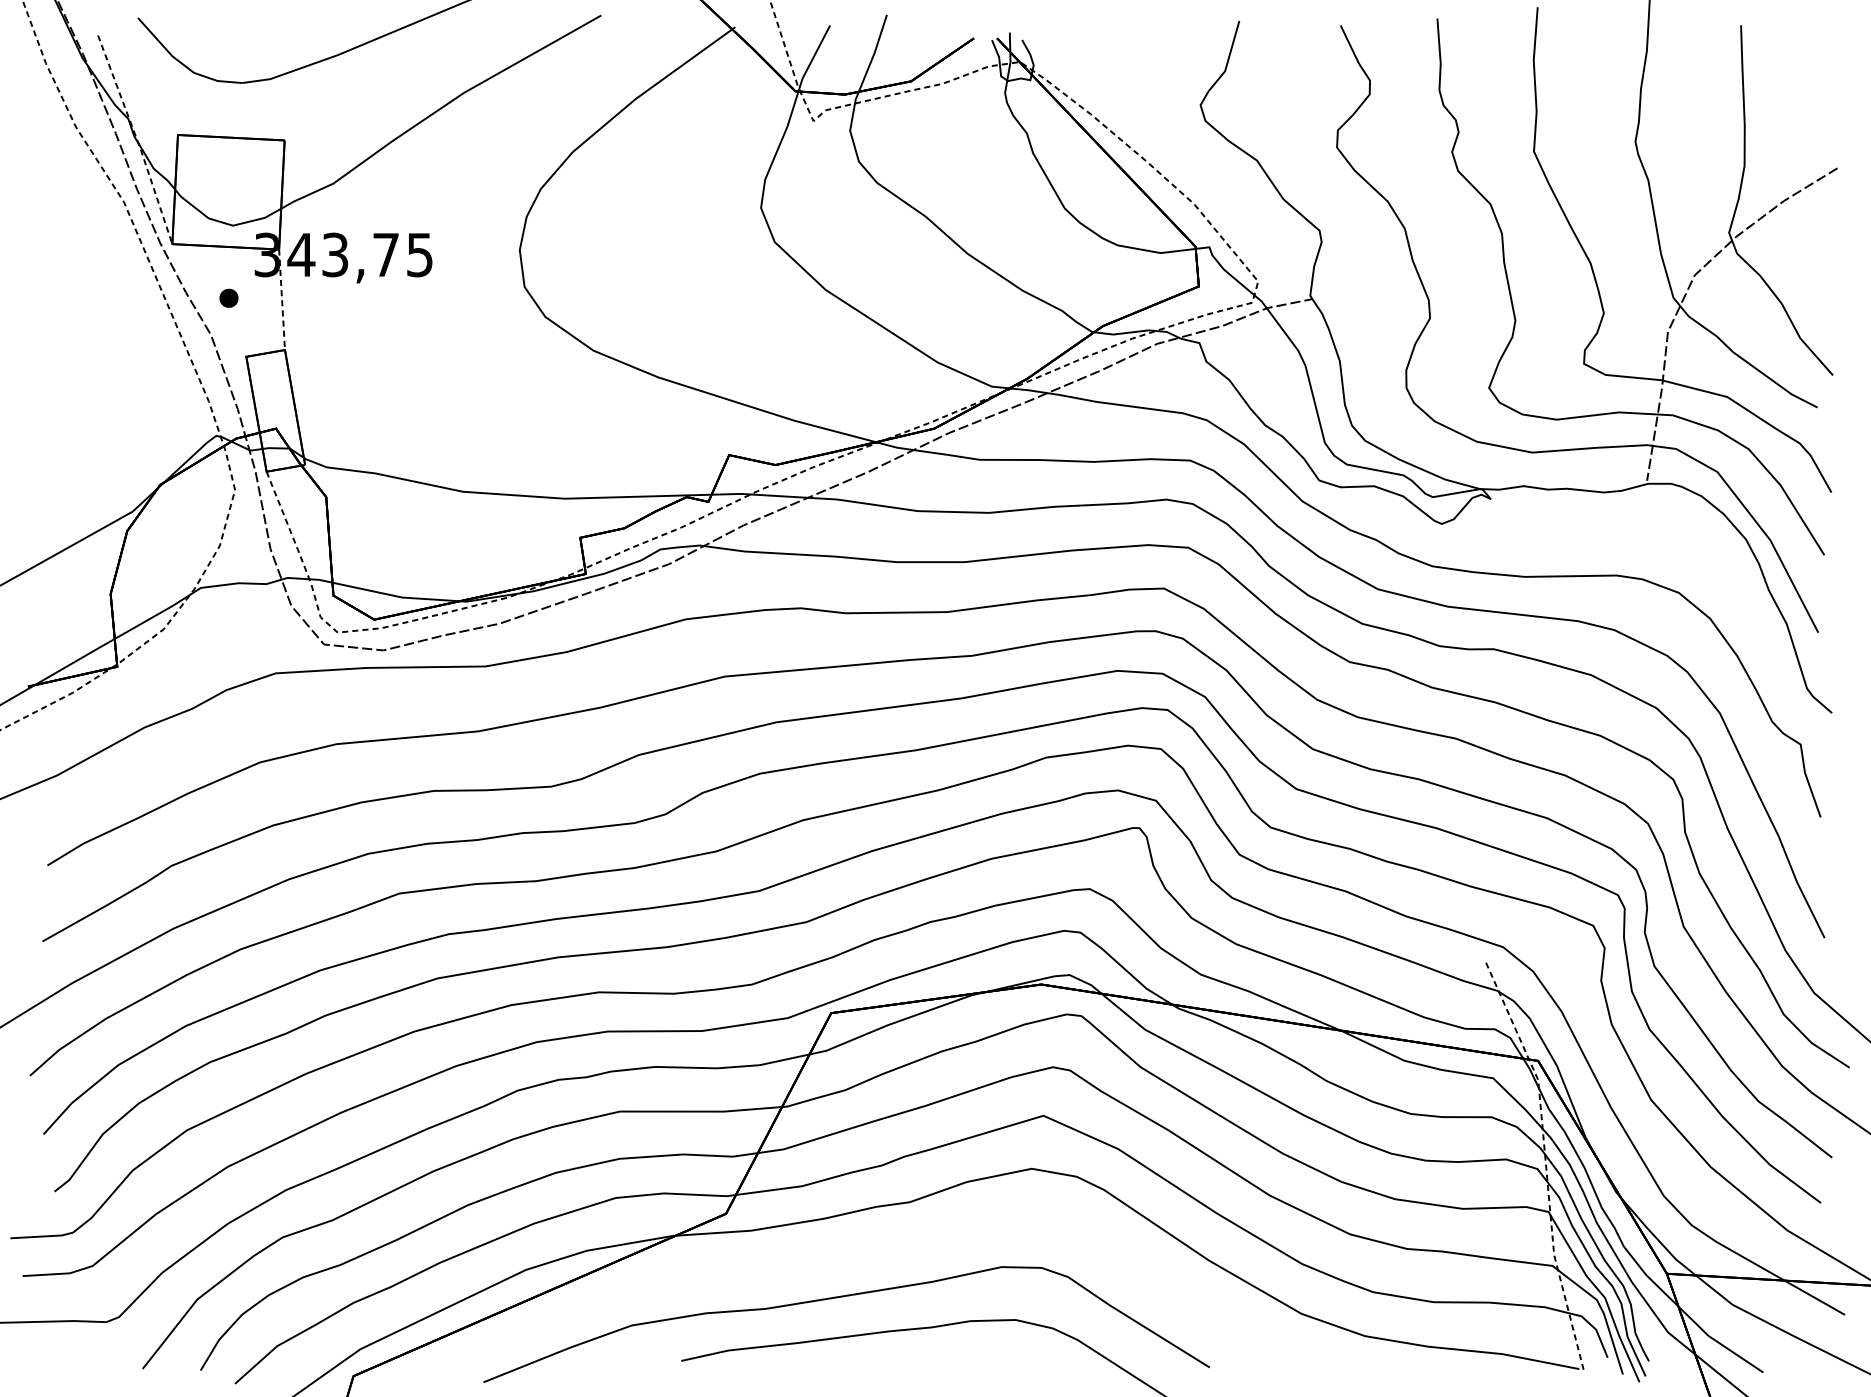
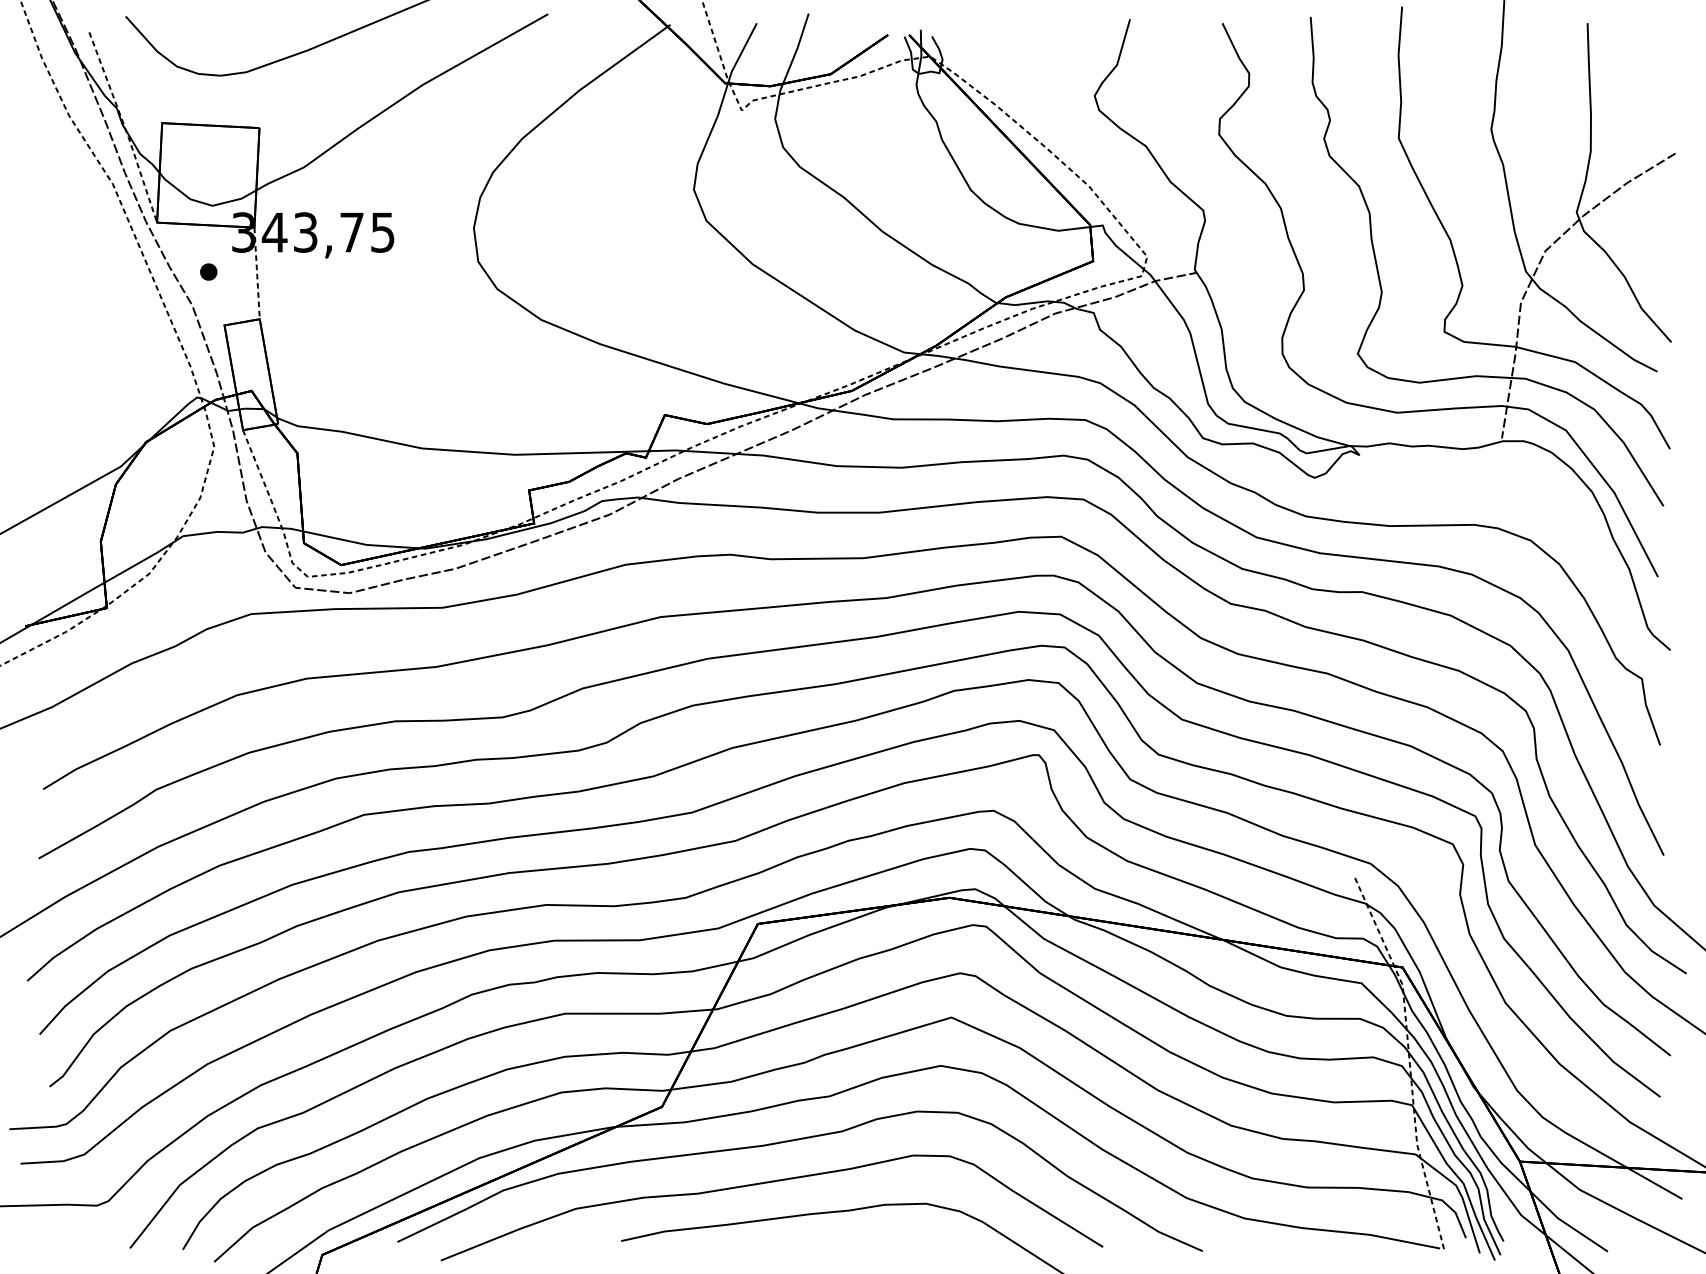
curve: (870, 1251) -> (793, 1141), added

